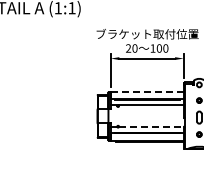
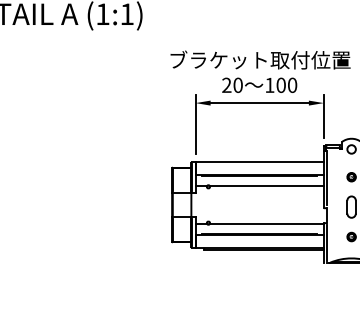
line: (147, 92) -> (260, 162), dashed -> solid
line: (151, 127) -> (267, 224), dashed -> solid

